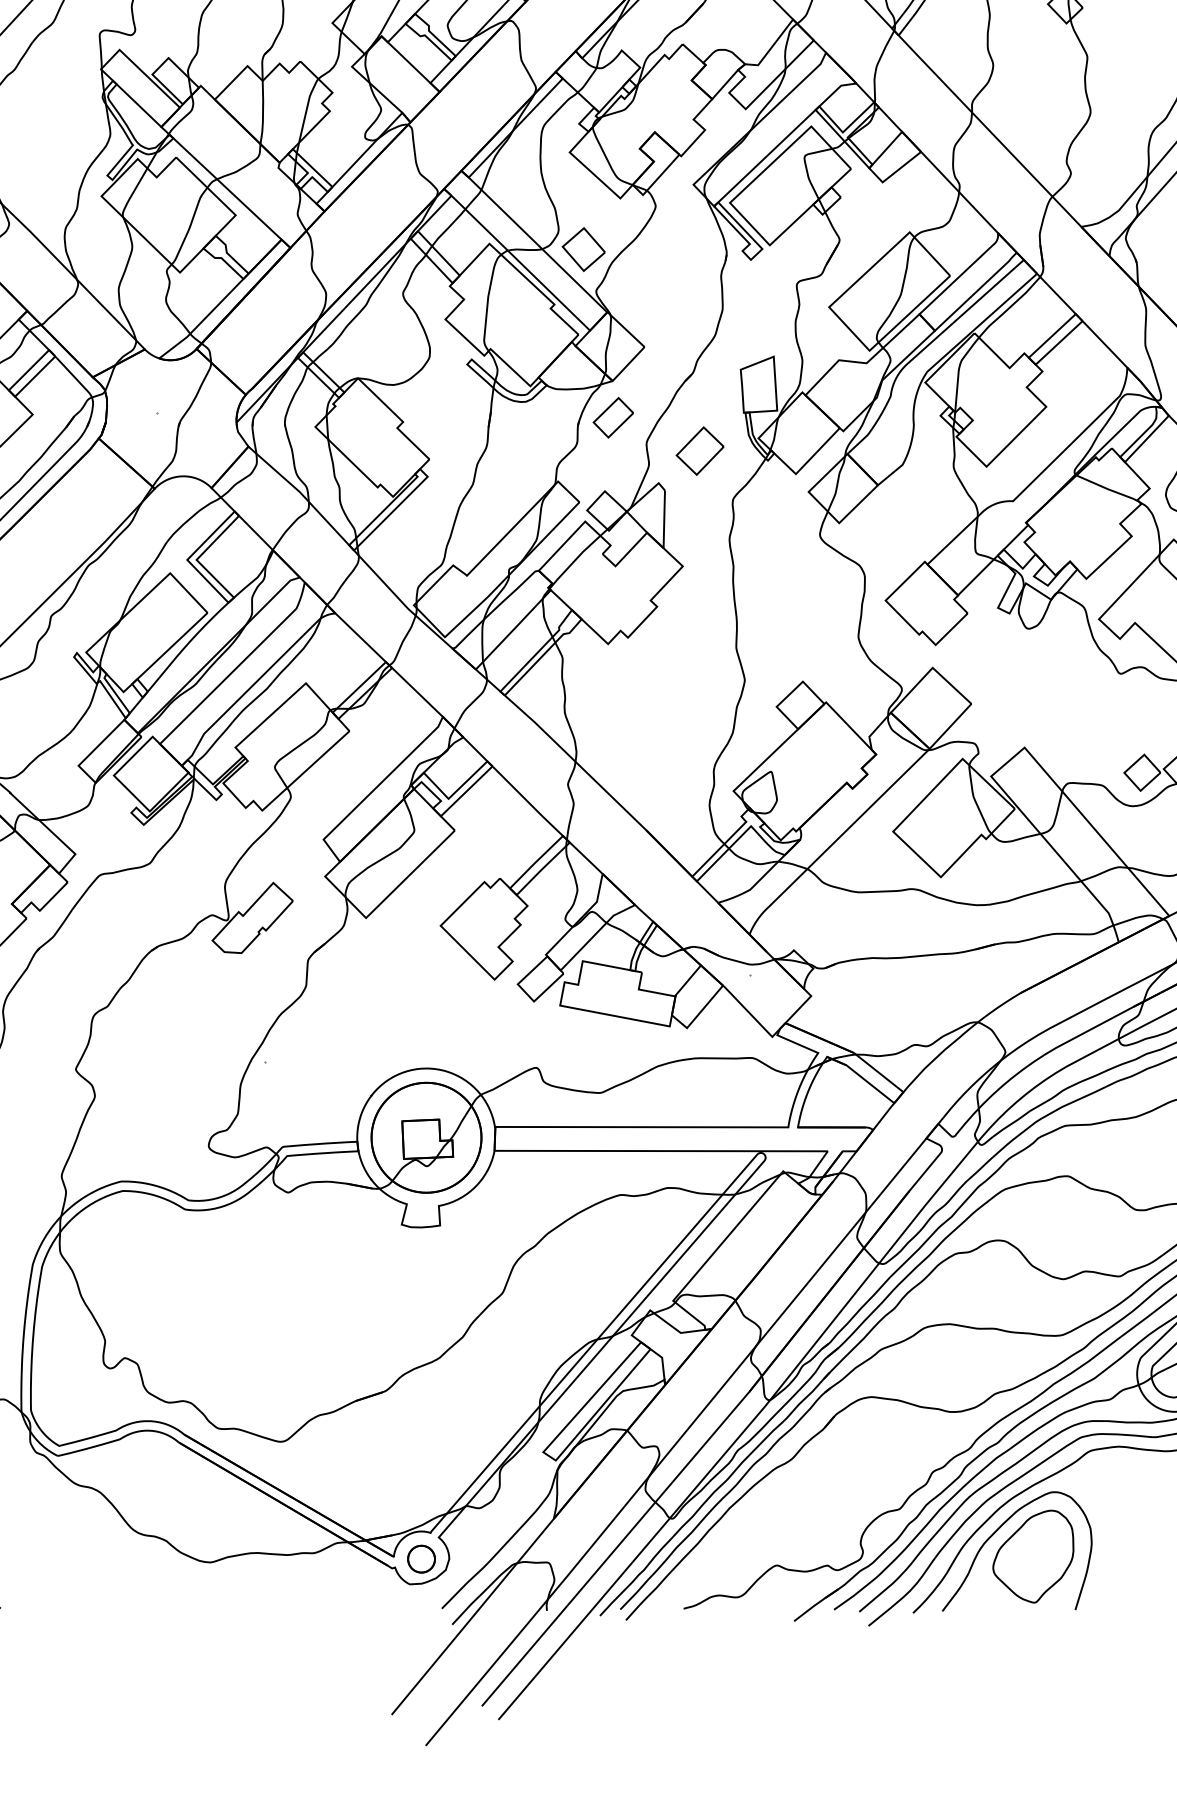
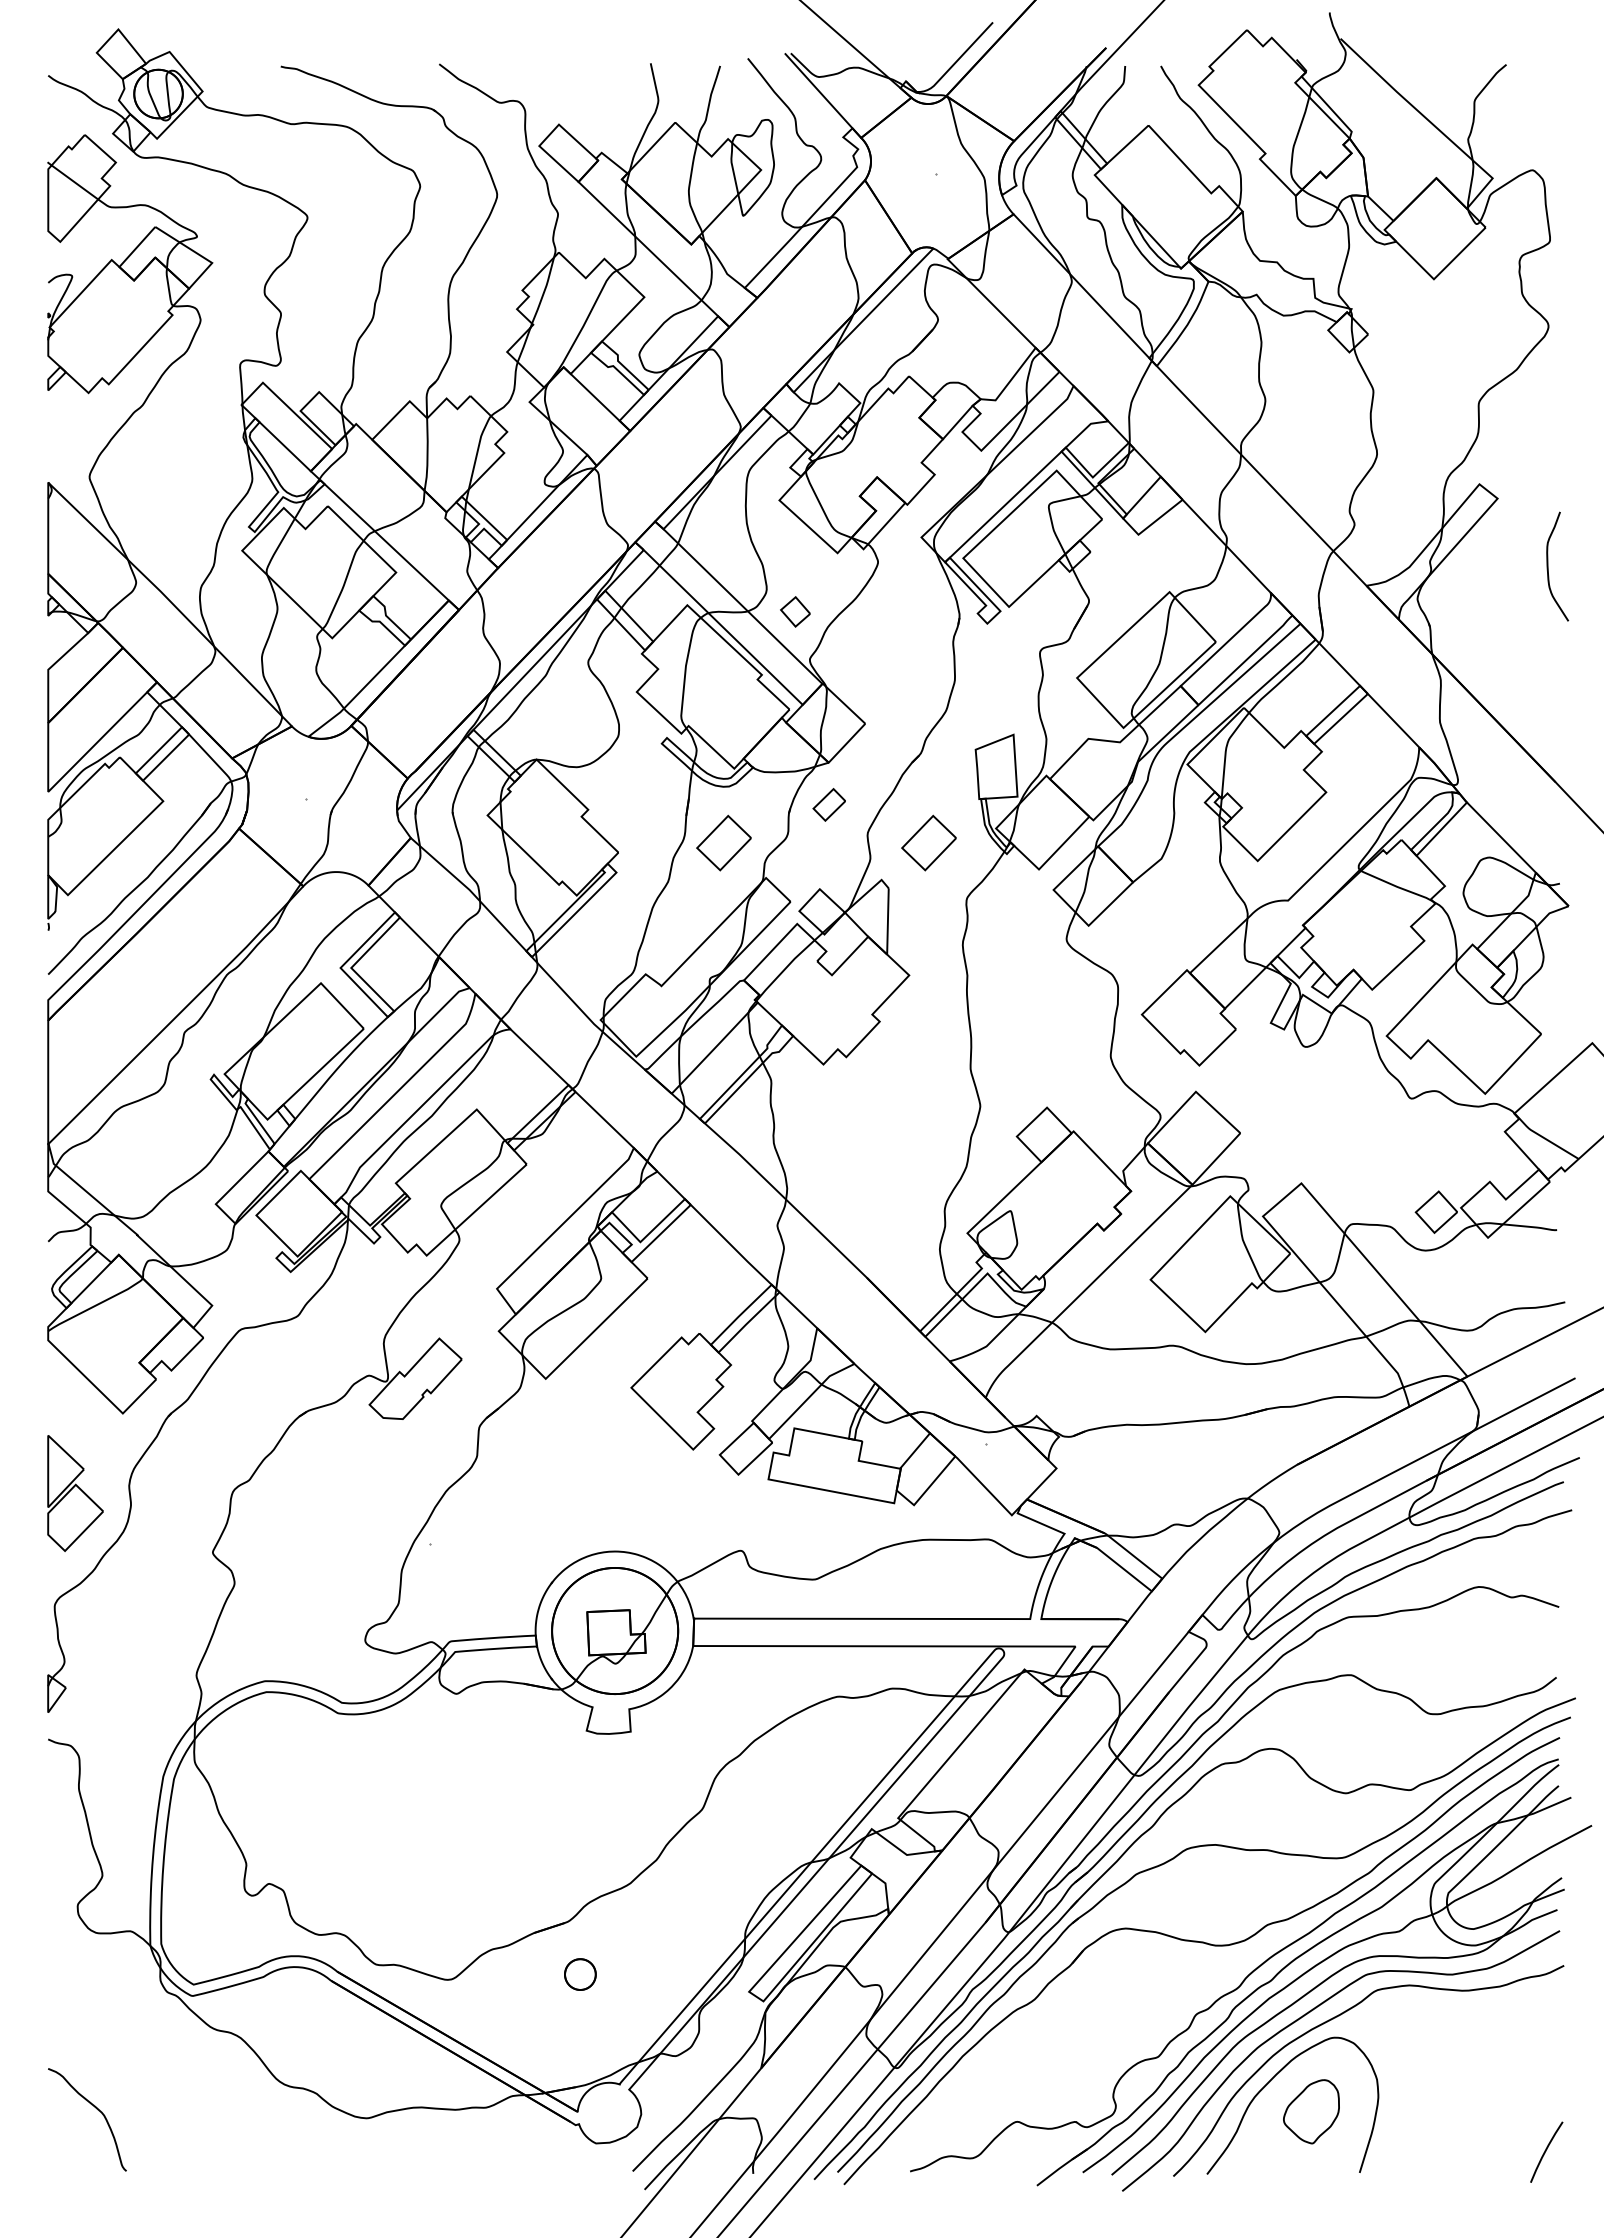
part: (583, 249) -> (795, 611), size x0.6
part: (612, 417) -> (828, 804), size x0.7
part: (520, 450) -> (723, 842), added
part: (1033, 1556) -> (1311, 2111), size x0.6
part: (421, 1559) -> (580, 1974), moved

